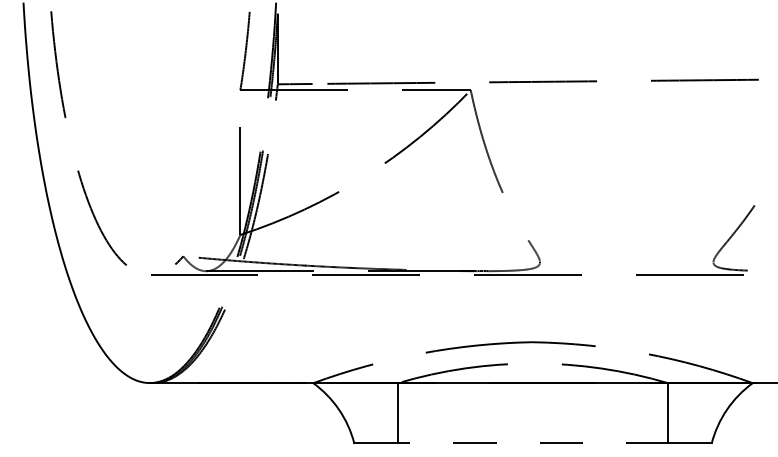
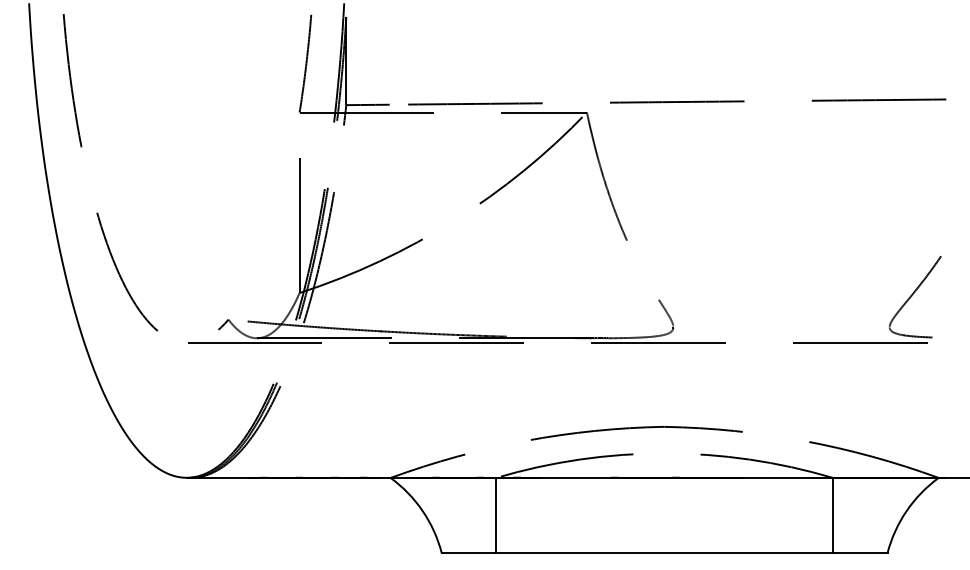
line: (532, 443) -> (664, 553), dashed -> solid

